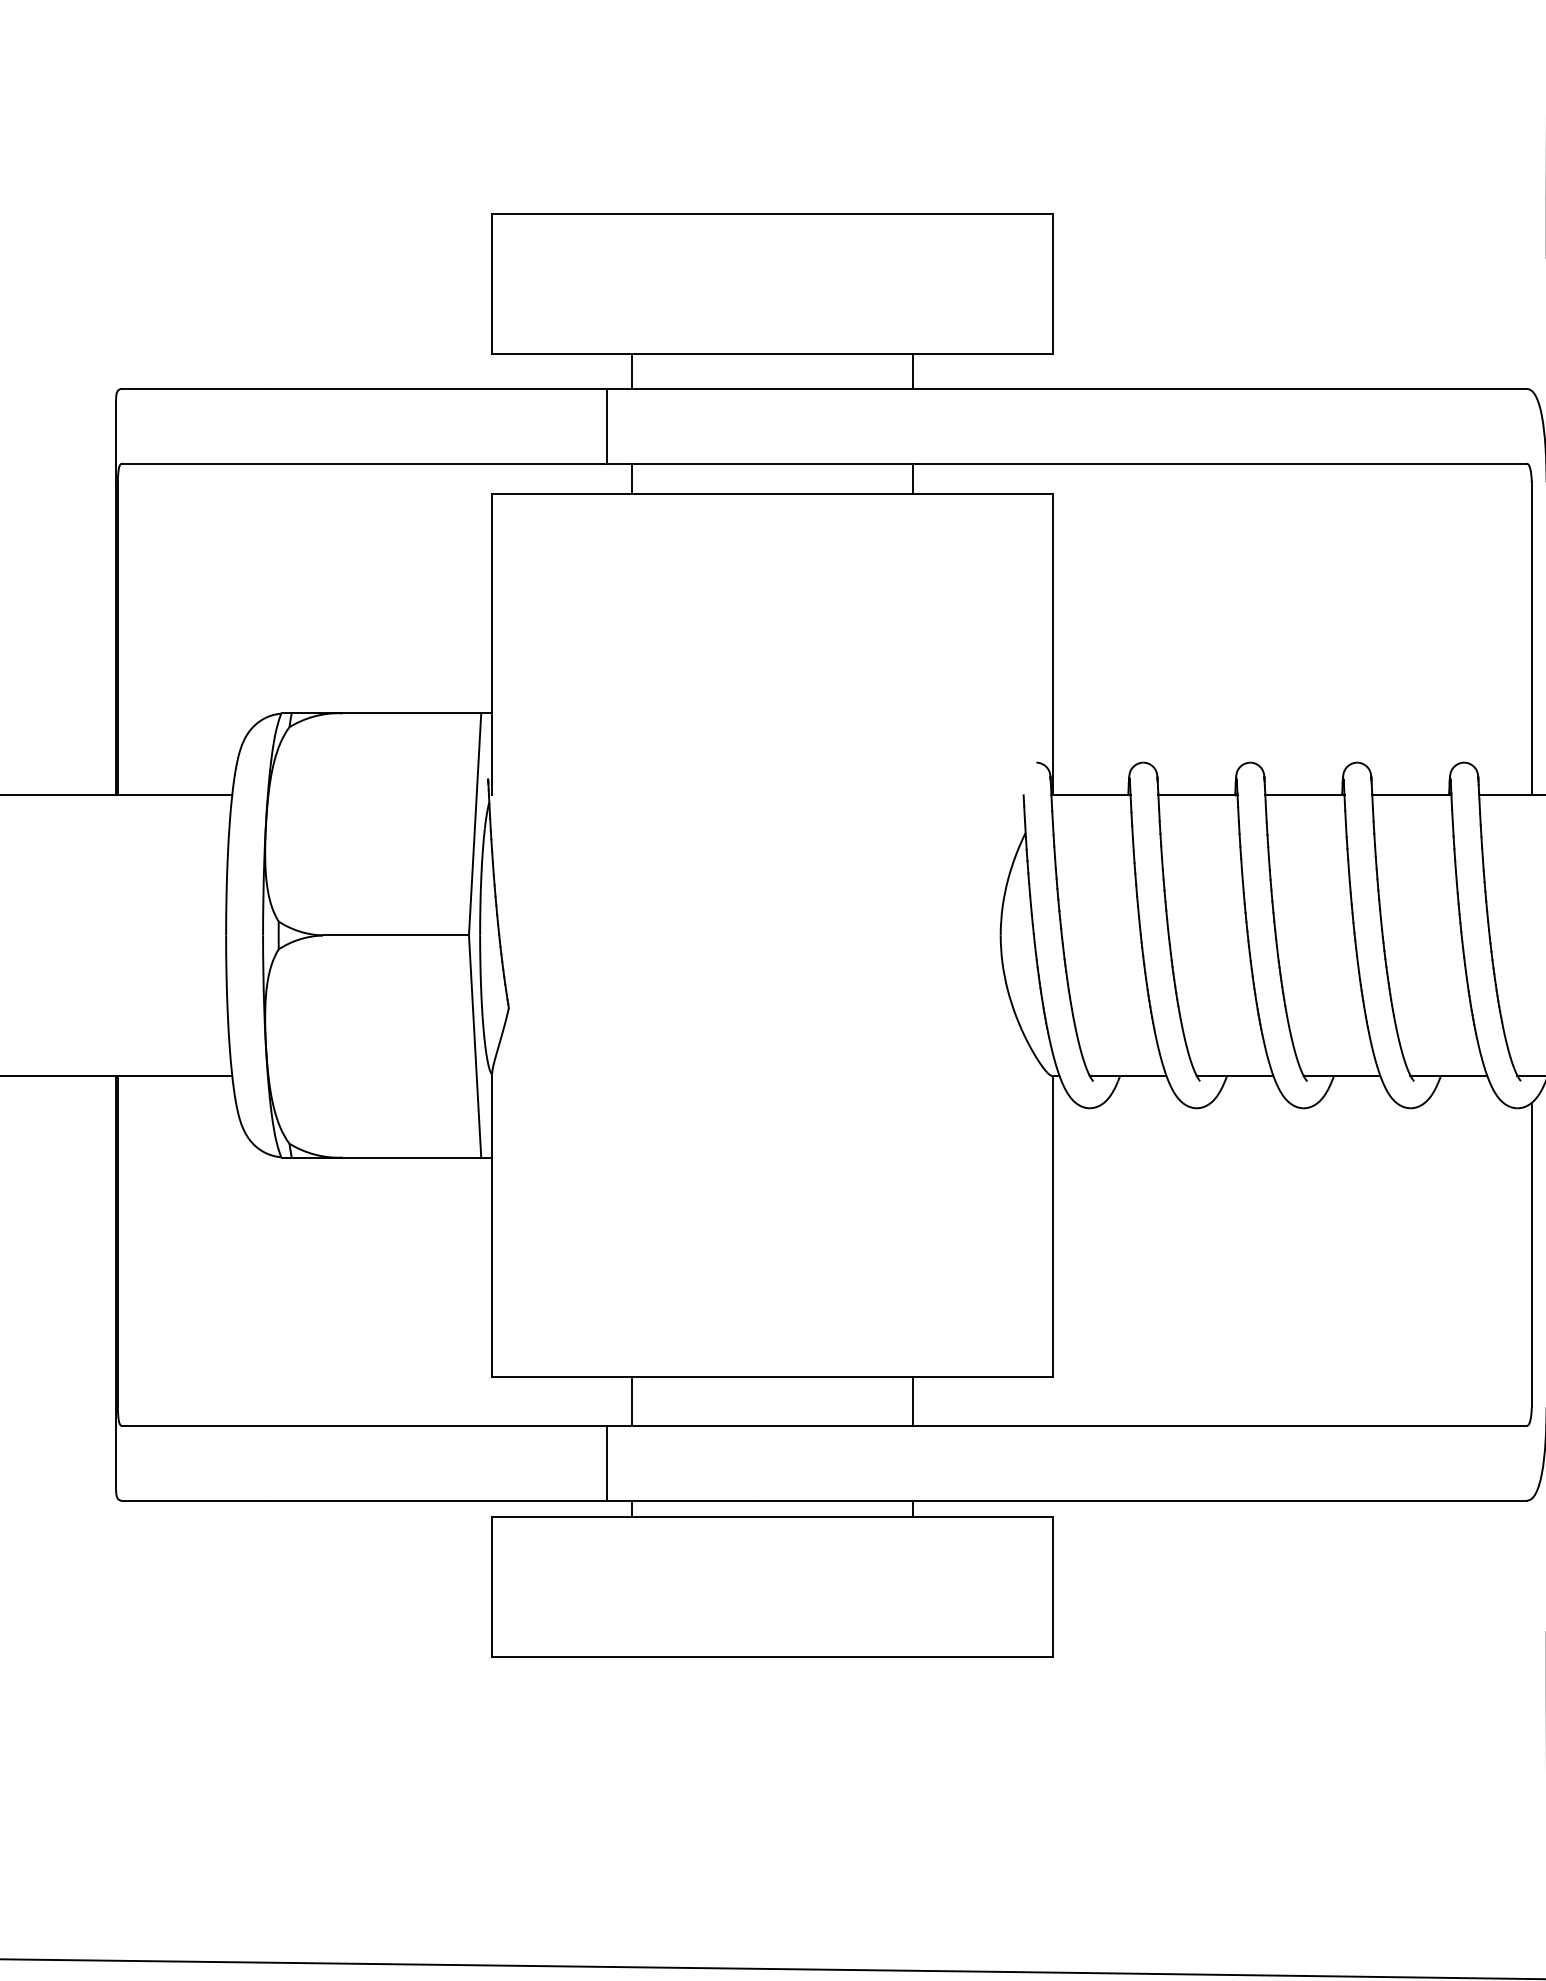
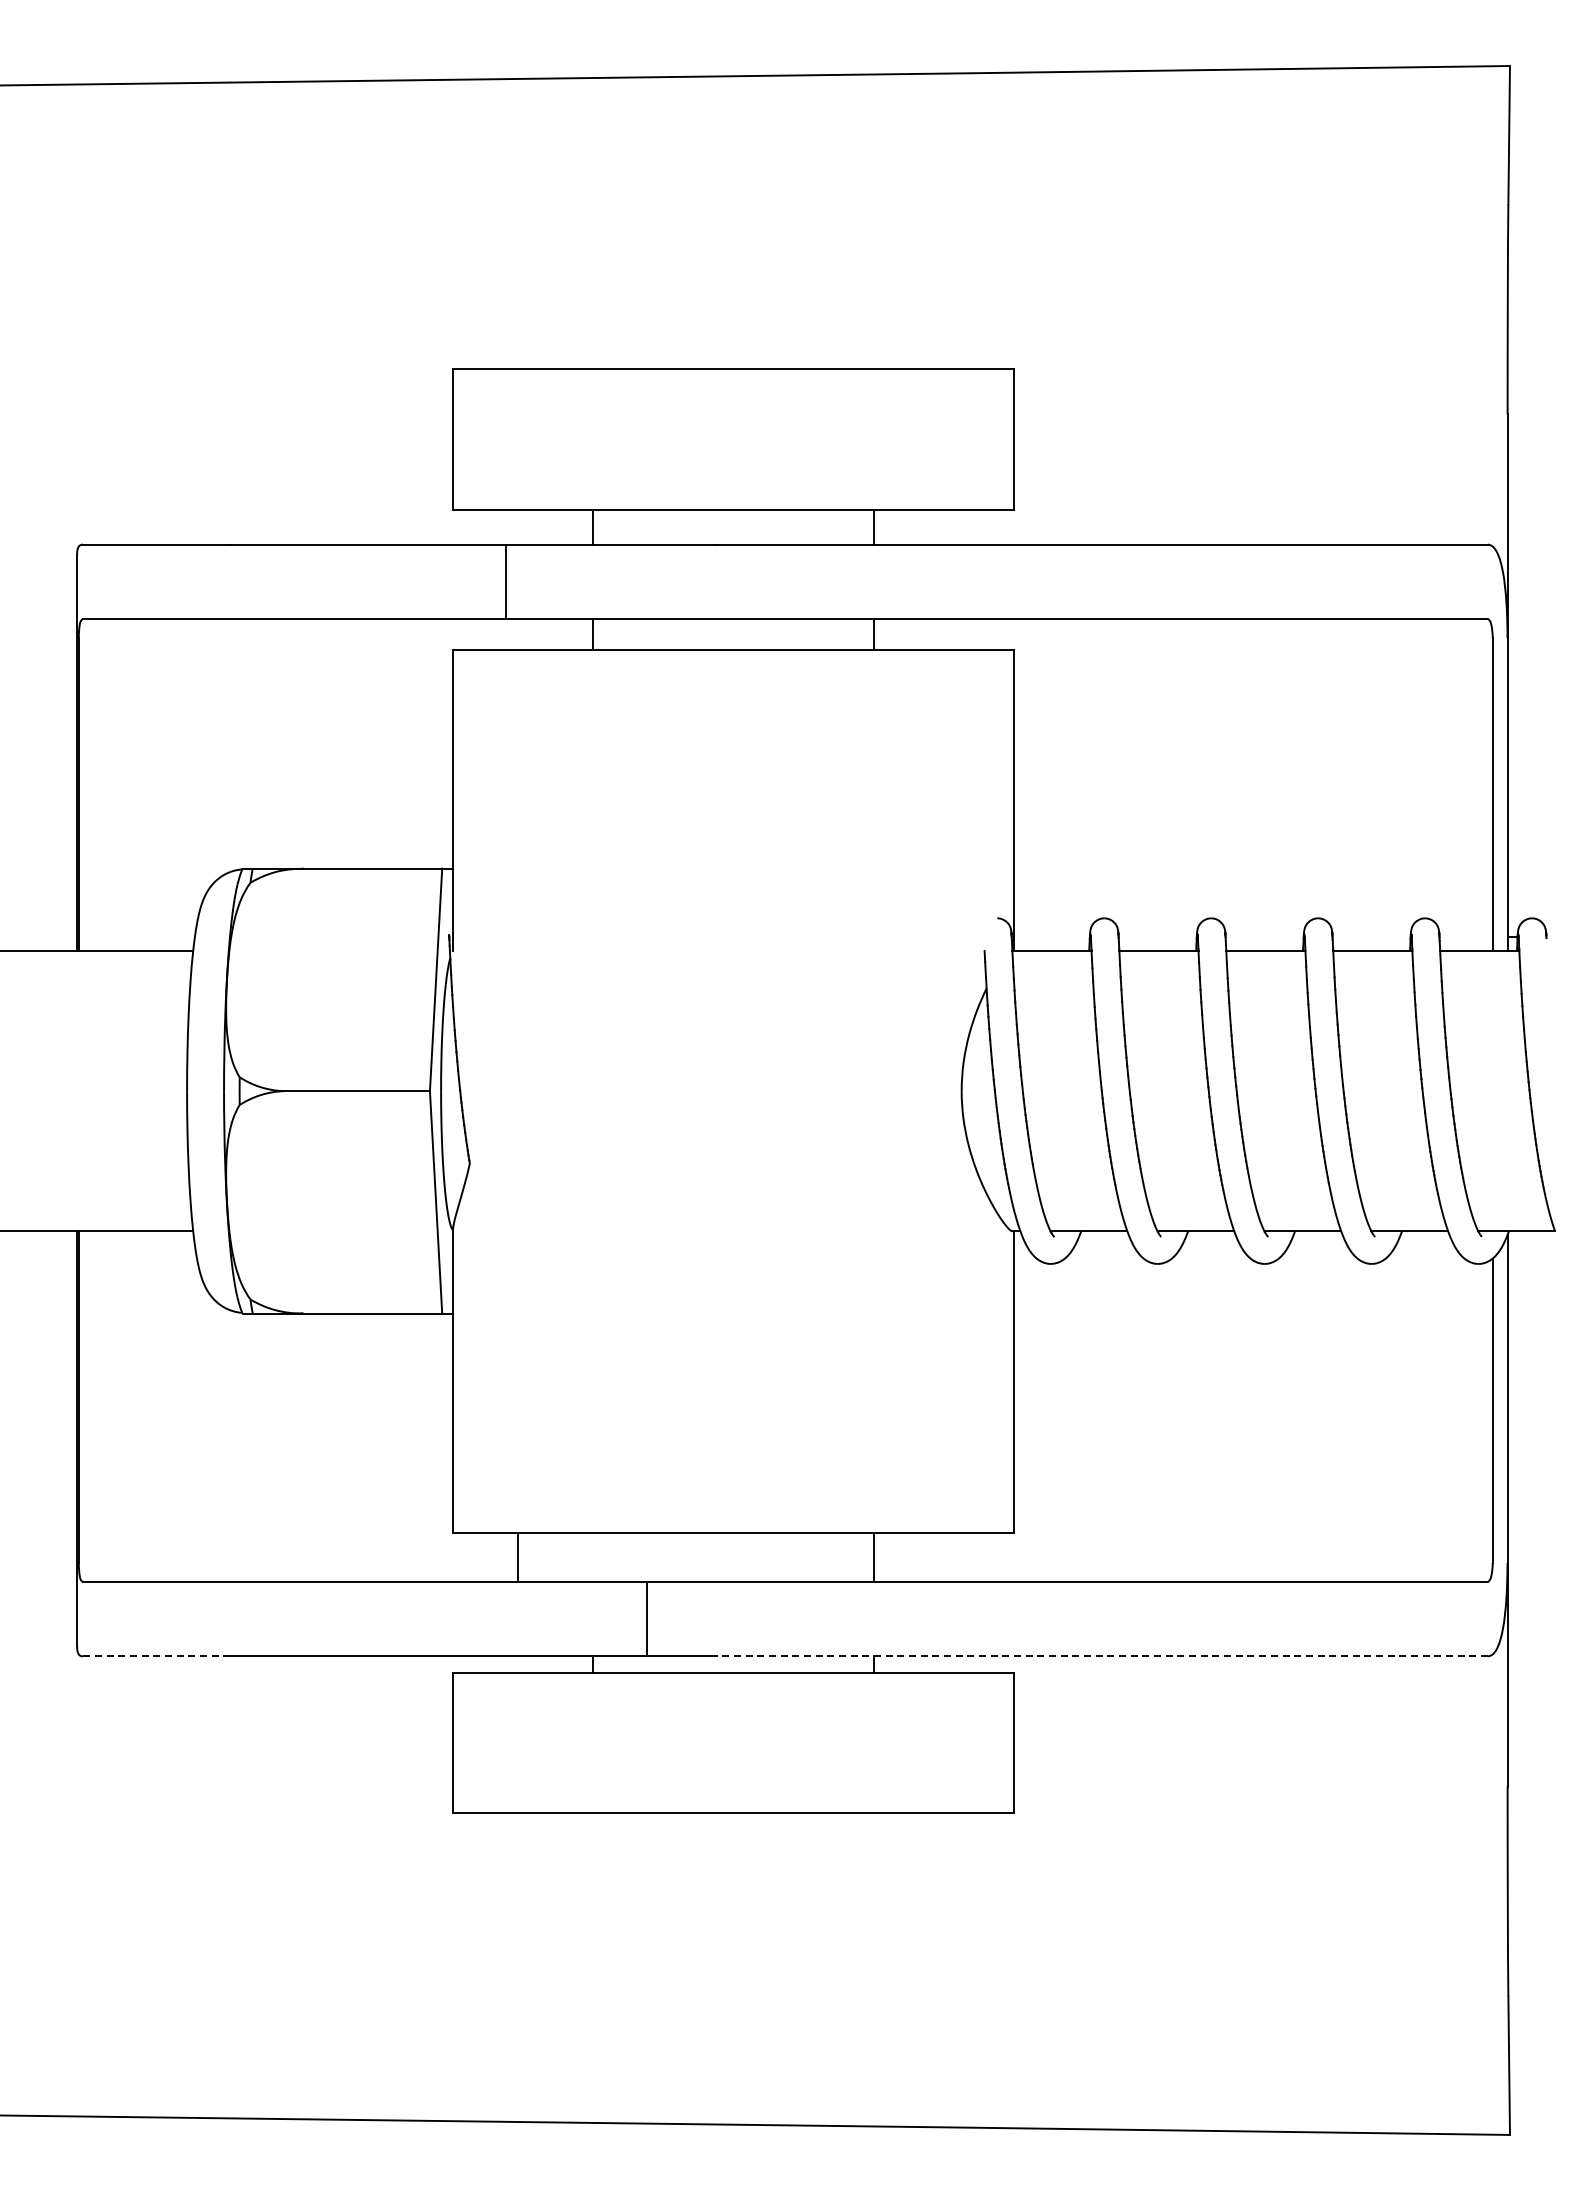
line: (606, 425) -> (505, 581), moved
line: (632, 1400) -> (518, 1556), moved
line: (606, 1462) -> (646, 1618), moved
line: (195, 1500) -> (156, 1656), solid -> dashed
line: (1140, 1500) -> (1101, 1656), solid -> dashed

